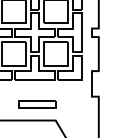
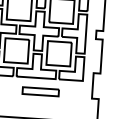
part: (37, 104) -> (40, 92), moved

